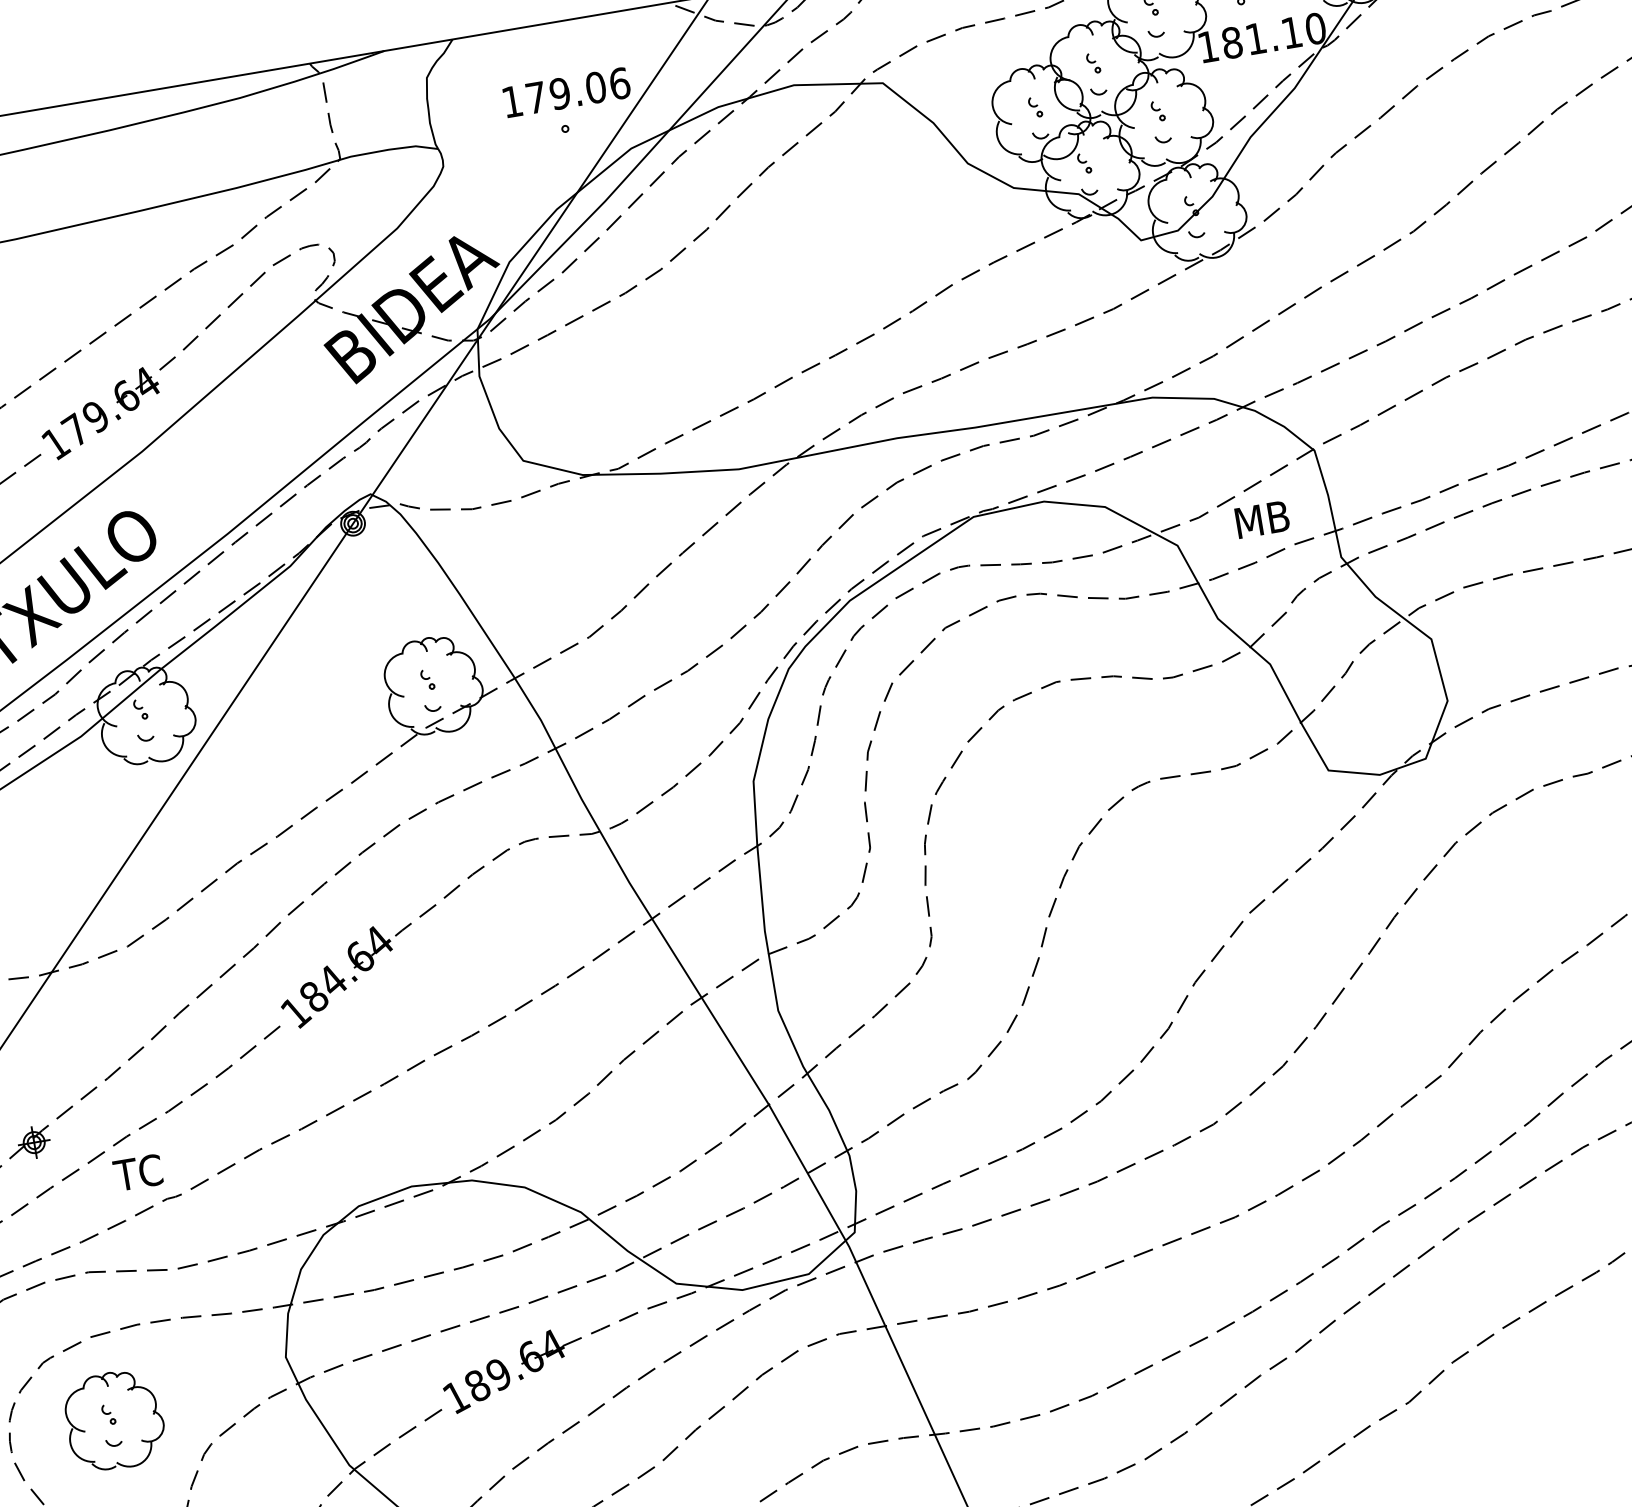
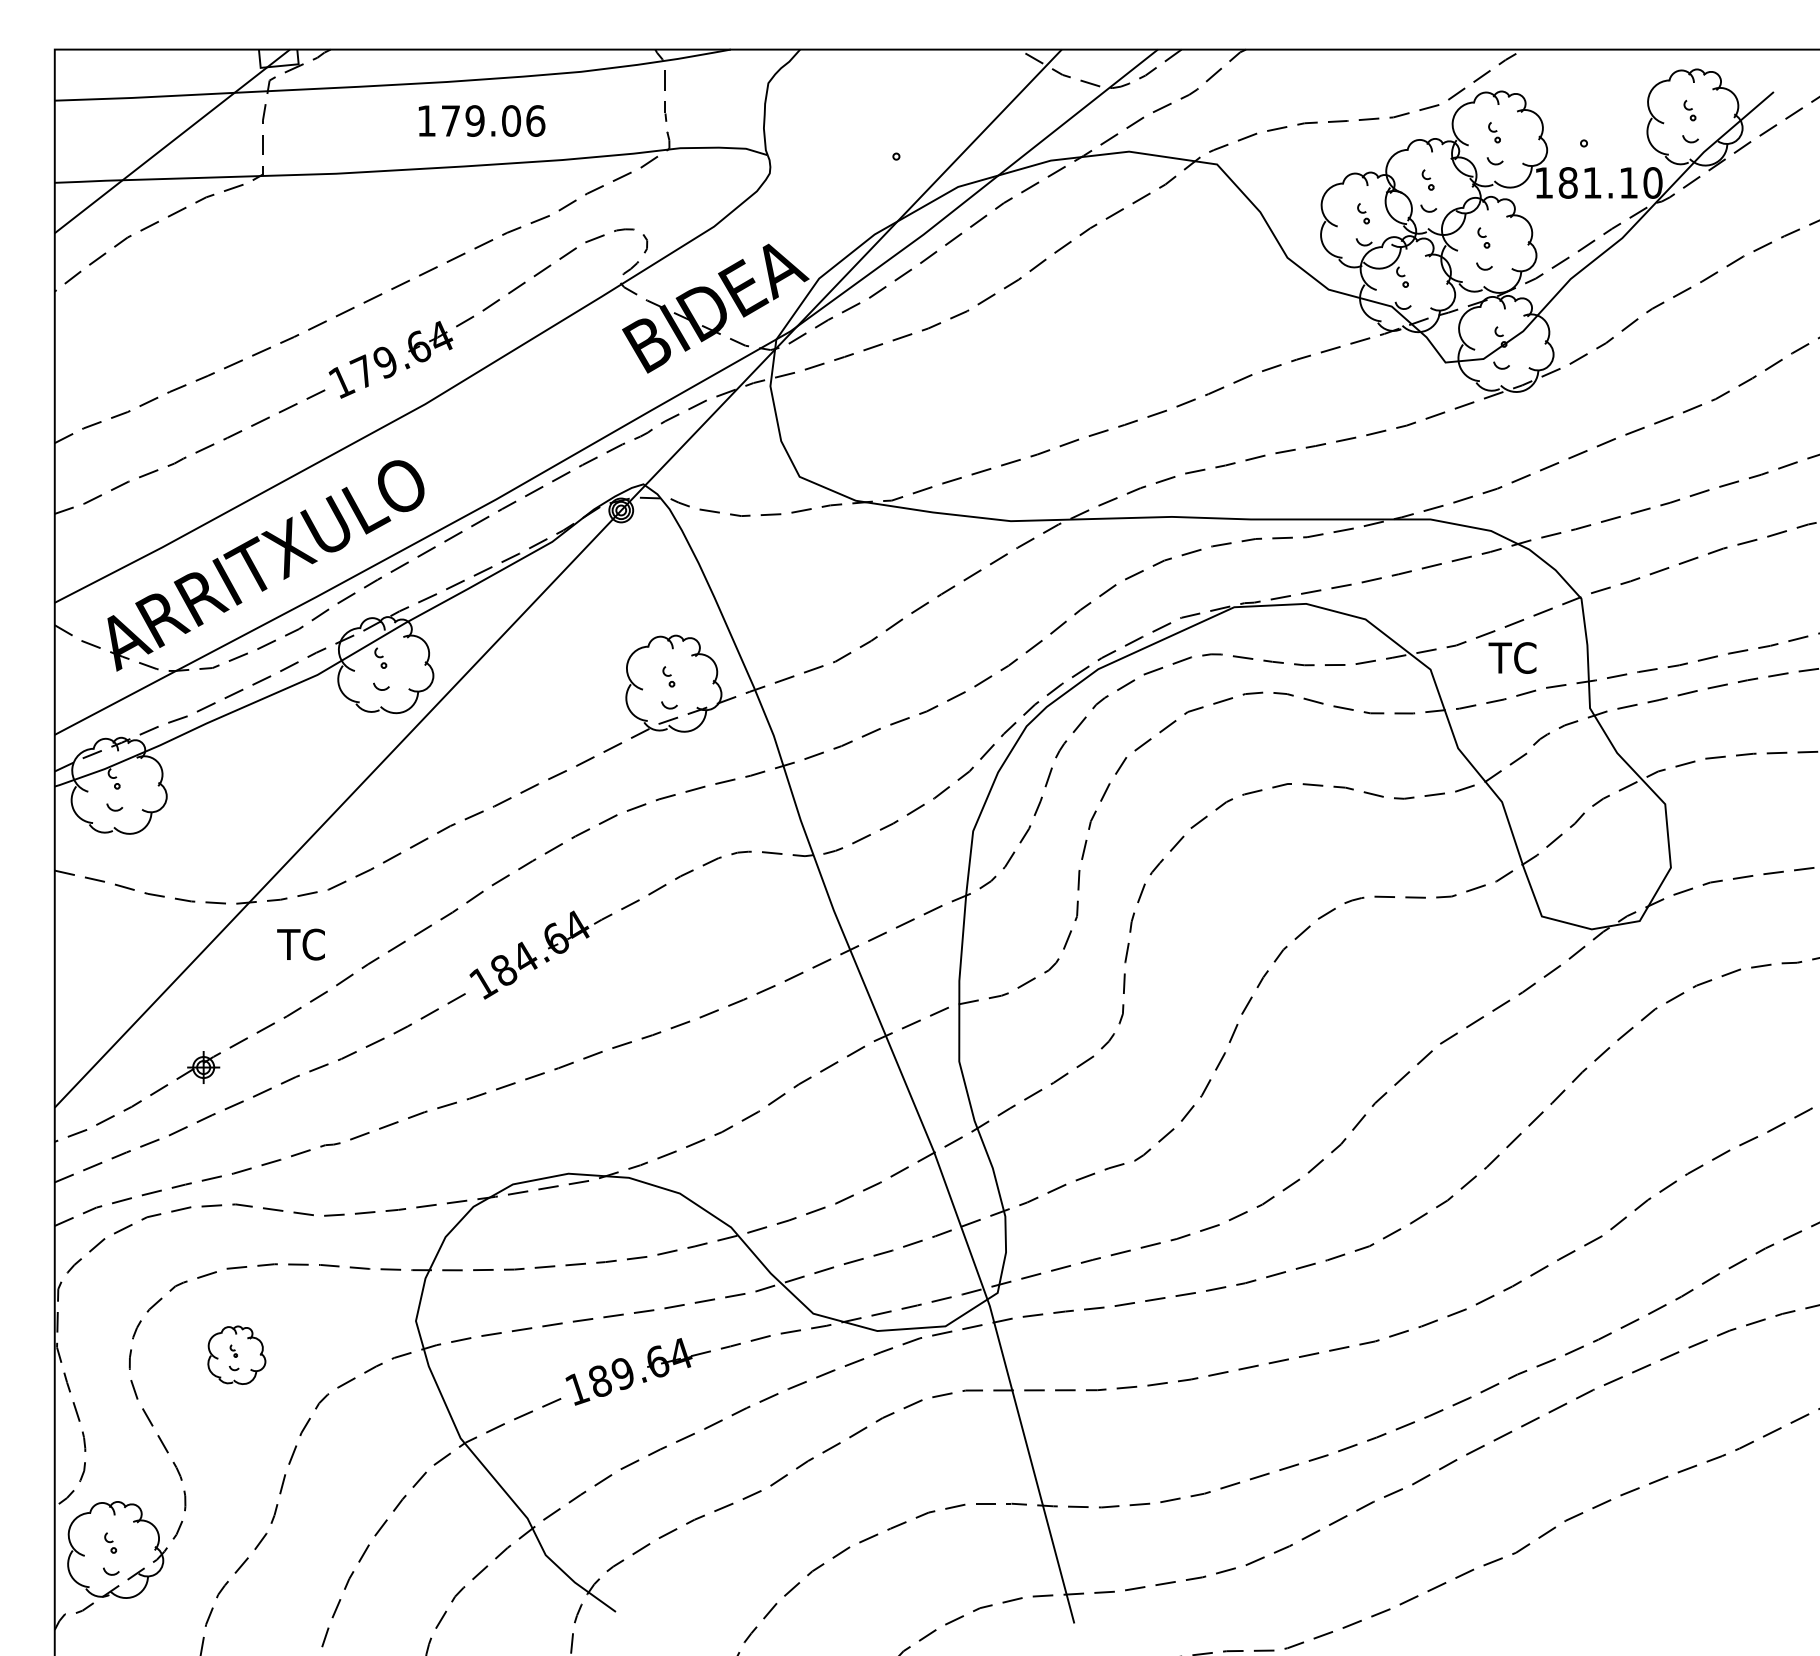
text: (566, 92) -> (481, 120), moved
text: (1260, 519) -> (1516, 657), MB -> TC
text: (137, 1172) -> (300, 944), moved
part: (114, 1421) -> (236, 1355), size x0.6

